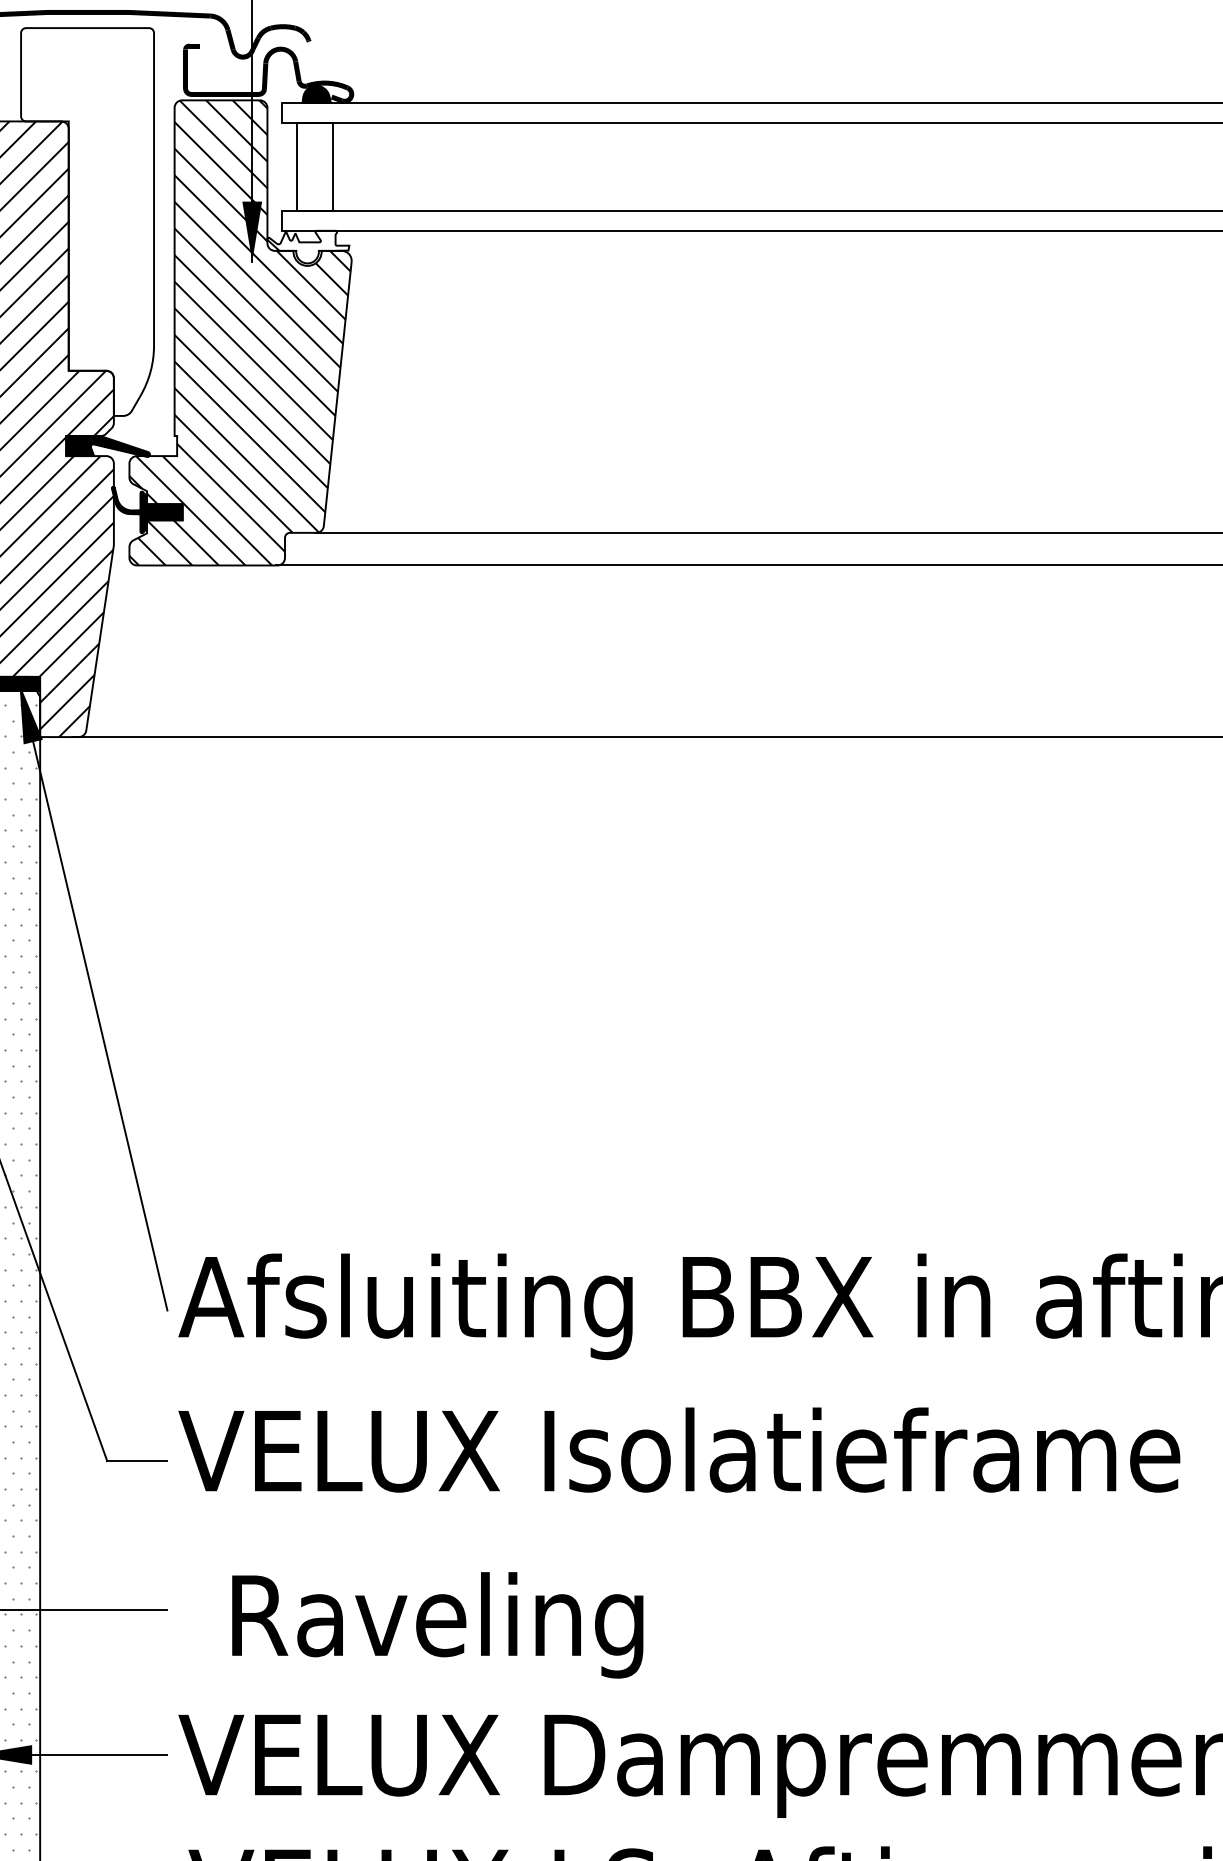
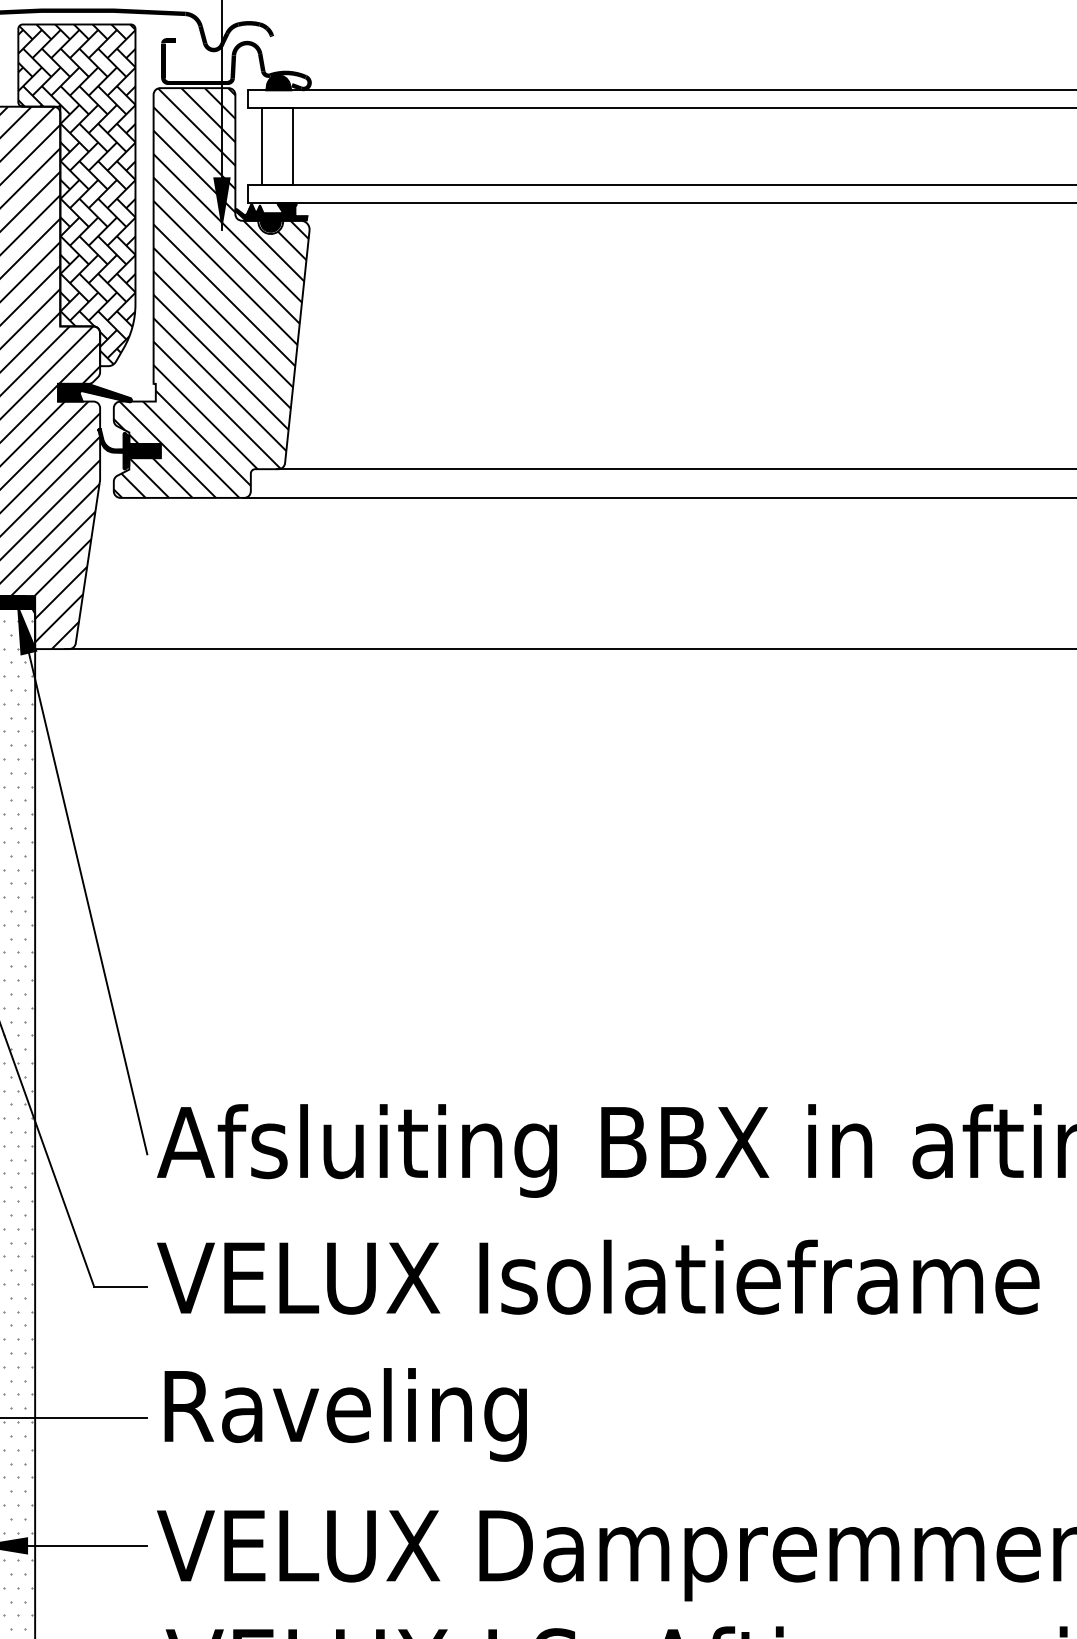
hatch: (87, 220) -> (76, 193), added
hatch: (308, 246) -> (271, 216), added
text: (437, 1625) -> (345, 1415), moved

